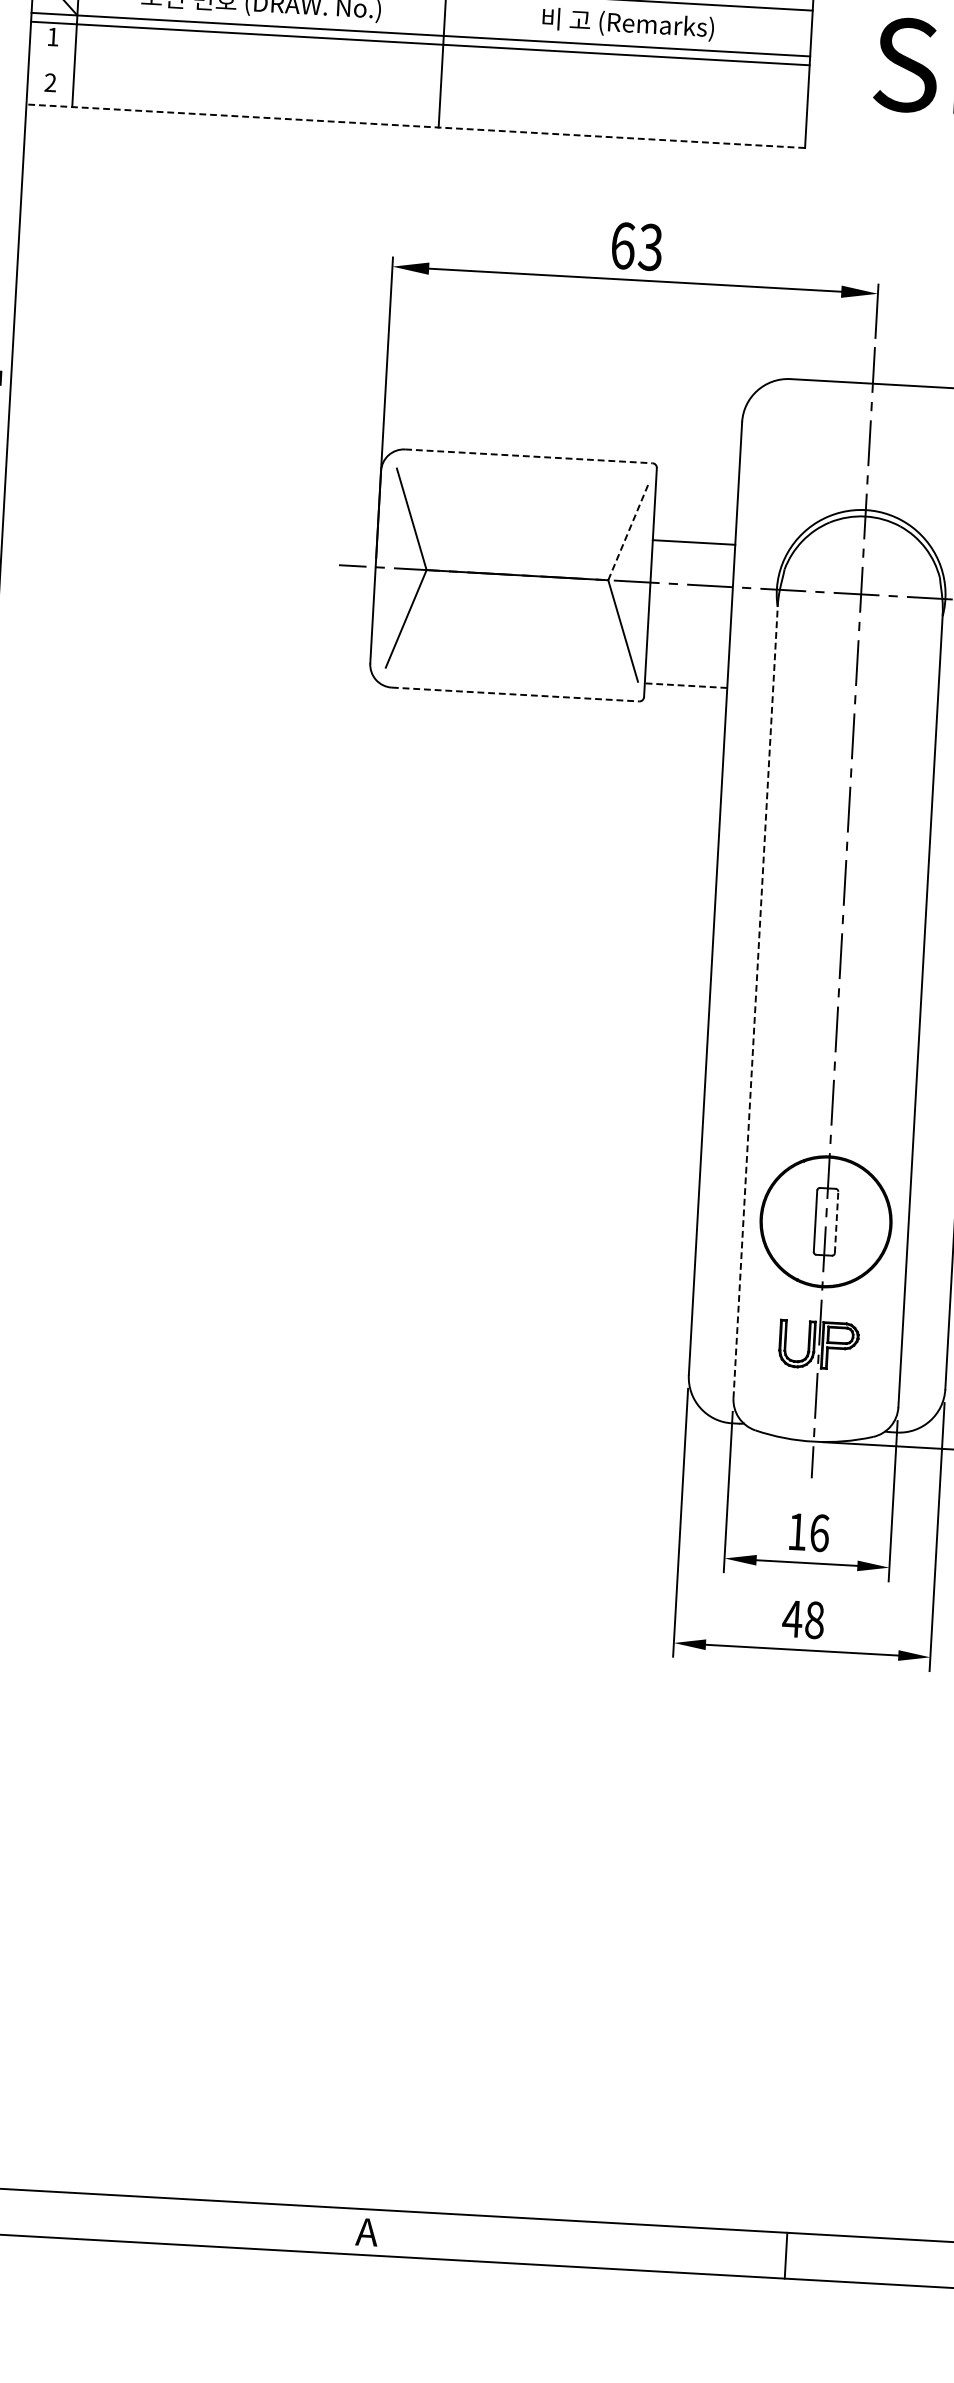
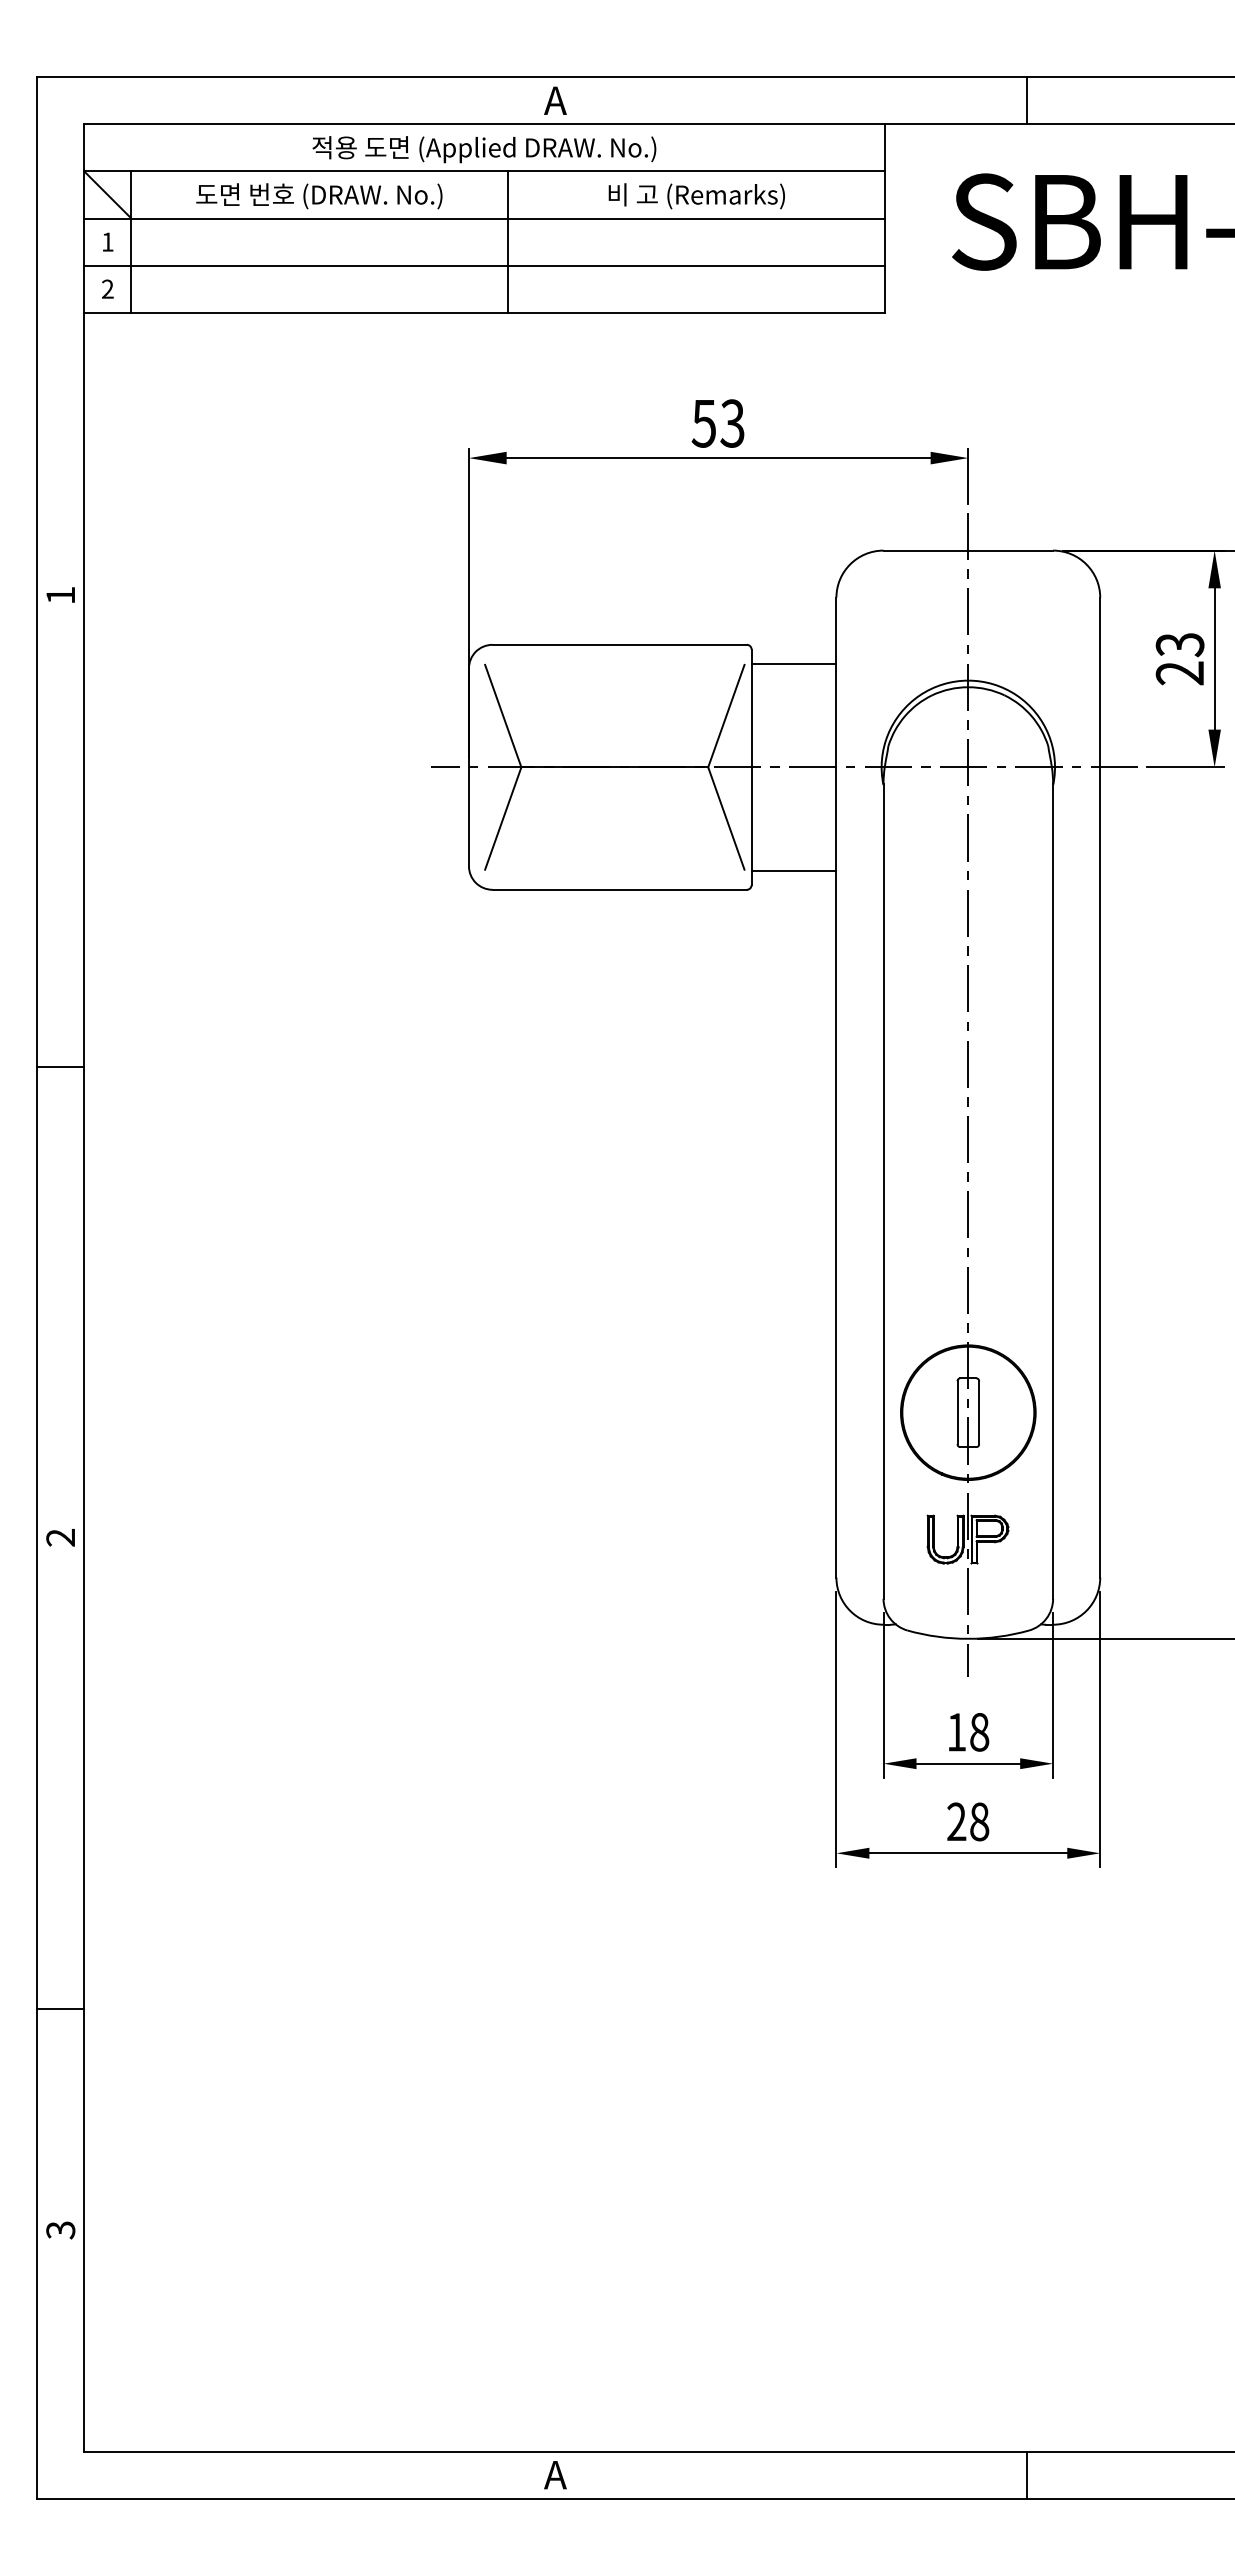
line: (420, 43) -> (484, 265), moved
line: (415, 125) -> (484, 312), dashed -> solid
text: (622, 245) -> (703, 423), 63 -> 53
line: (529, 456) -> (620, 644), dashed -> solid
line: (628, 530) -> (726, 715), dashed -> solid
line: (693, 542) -> (793, 663), moved
line: (685, 685) -> (793, 870), dashed -> solid
line: (516, 694) -> (620, 889), dashed -> solid
line: (755, 1001) -> (883, 1190), dashed -> solid
line: (836, 1222) -> (979, 1412), dashed -> solid
text: (819, 1532) -> (979, 1731), 16 -> 18
text: (792, 1618) -> (956, 1821), 48 -> 28
line: (786, 2255) -> (1026, 2474), moved

